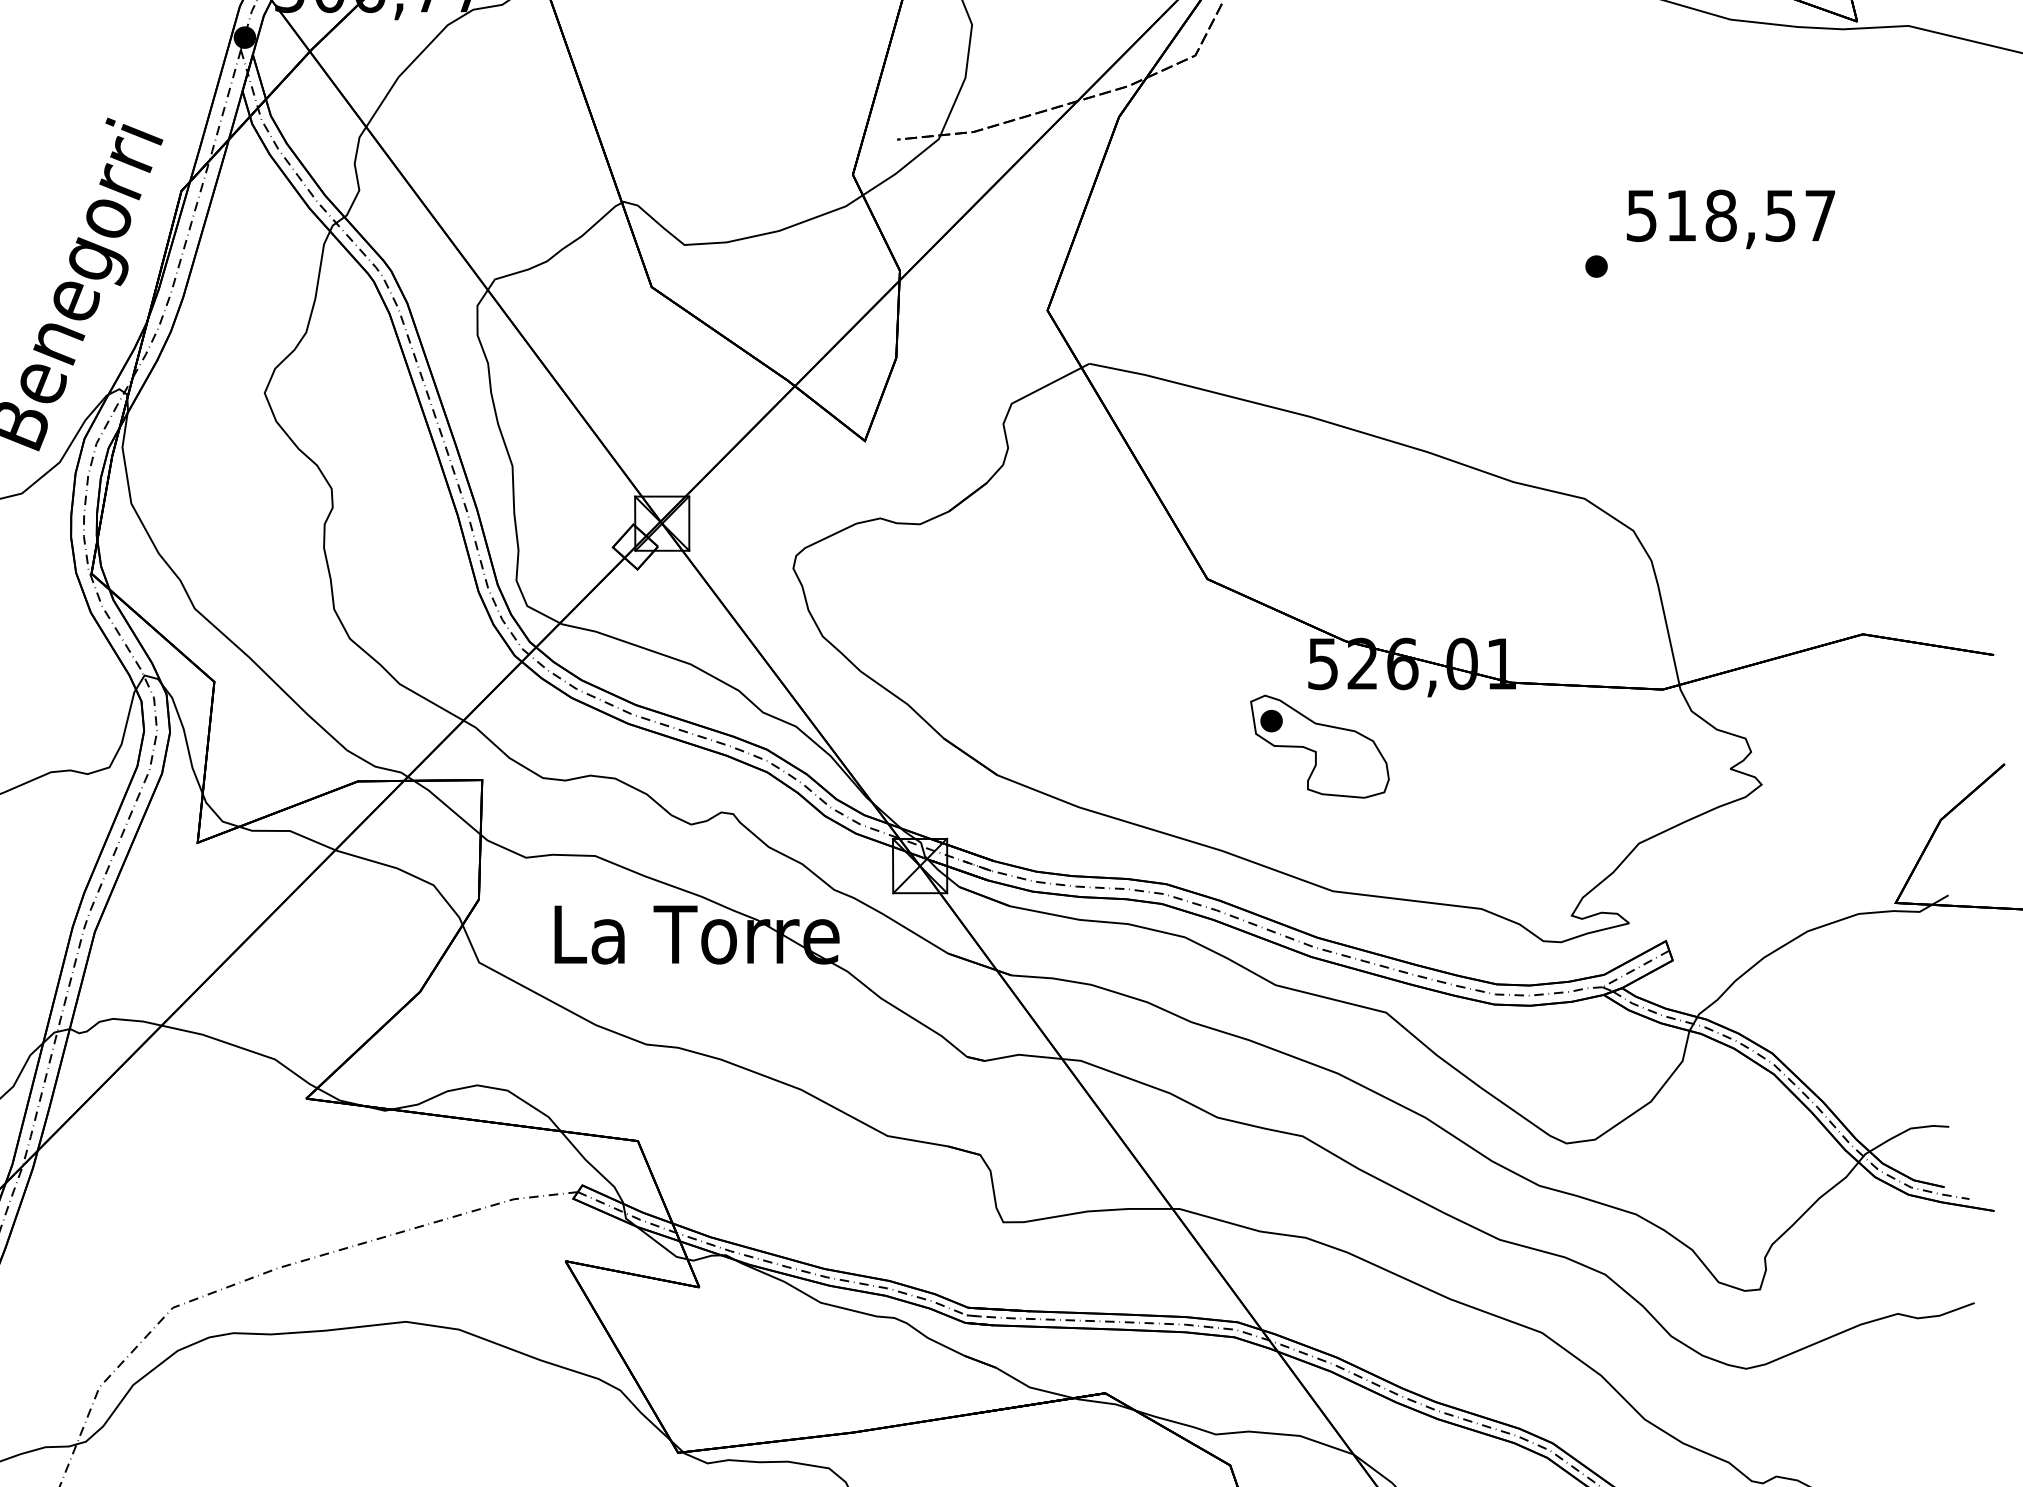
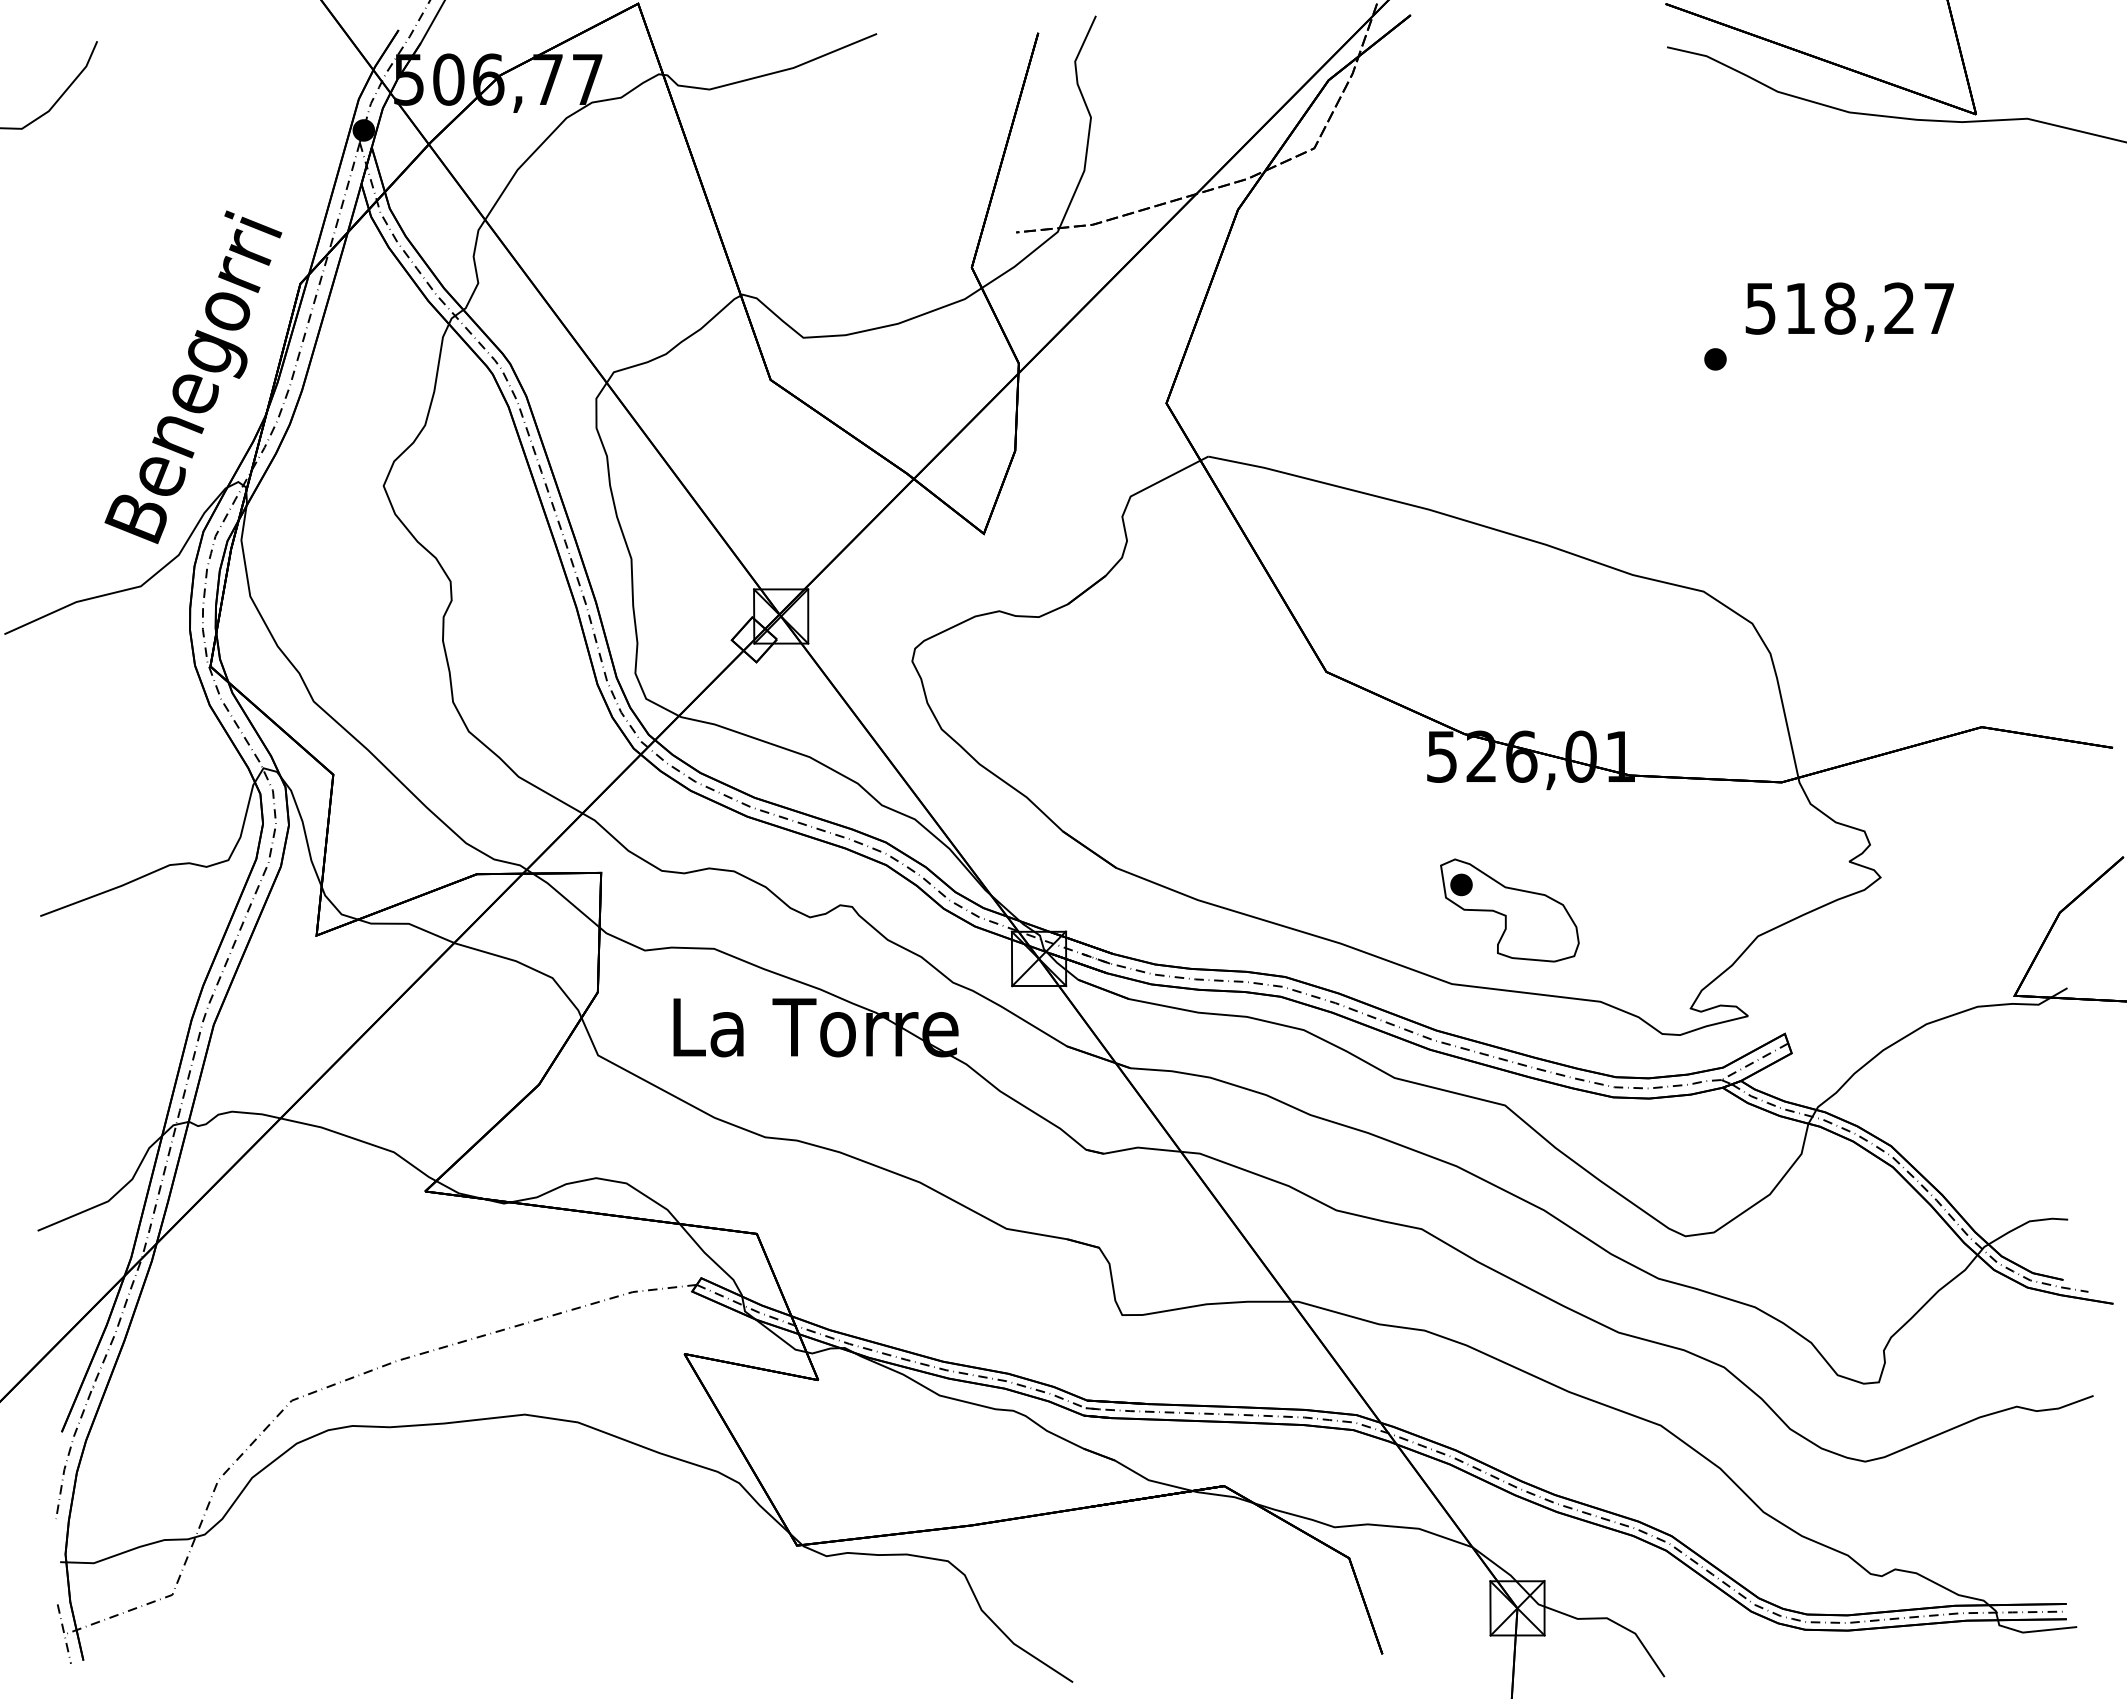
text: (1780, 215) -> (1899, 308), 518,57 -> 518,27
part: (1319, 746) -> (1509, 910), moved

